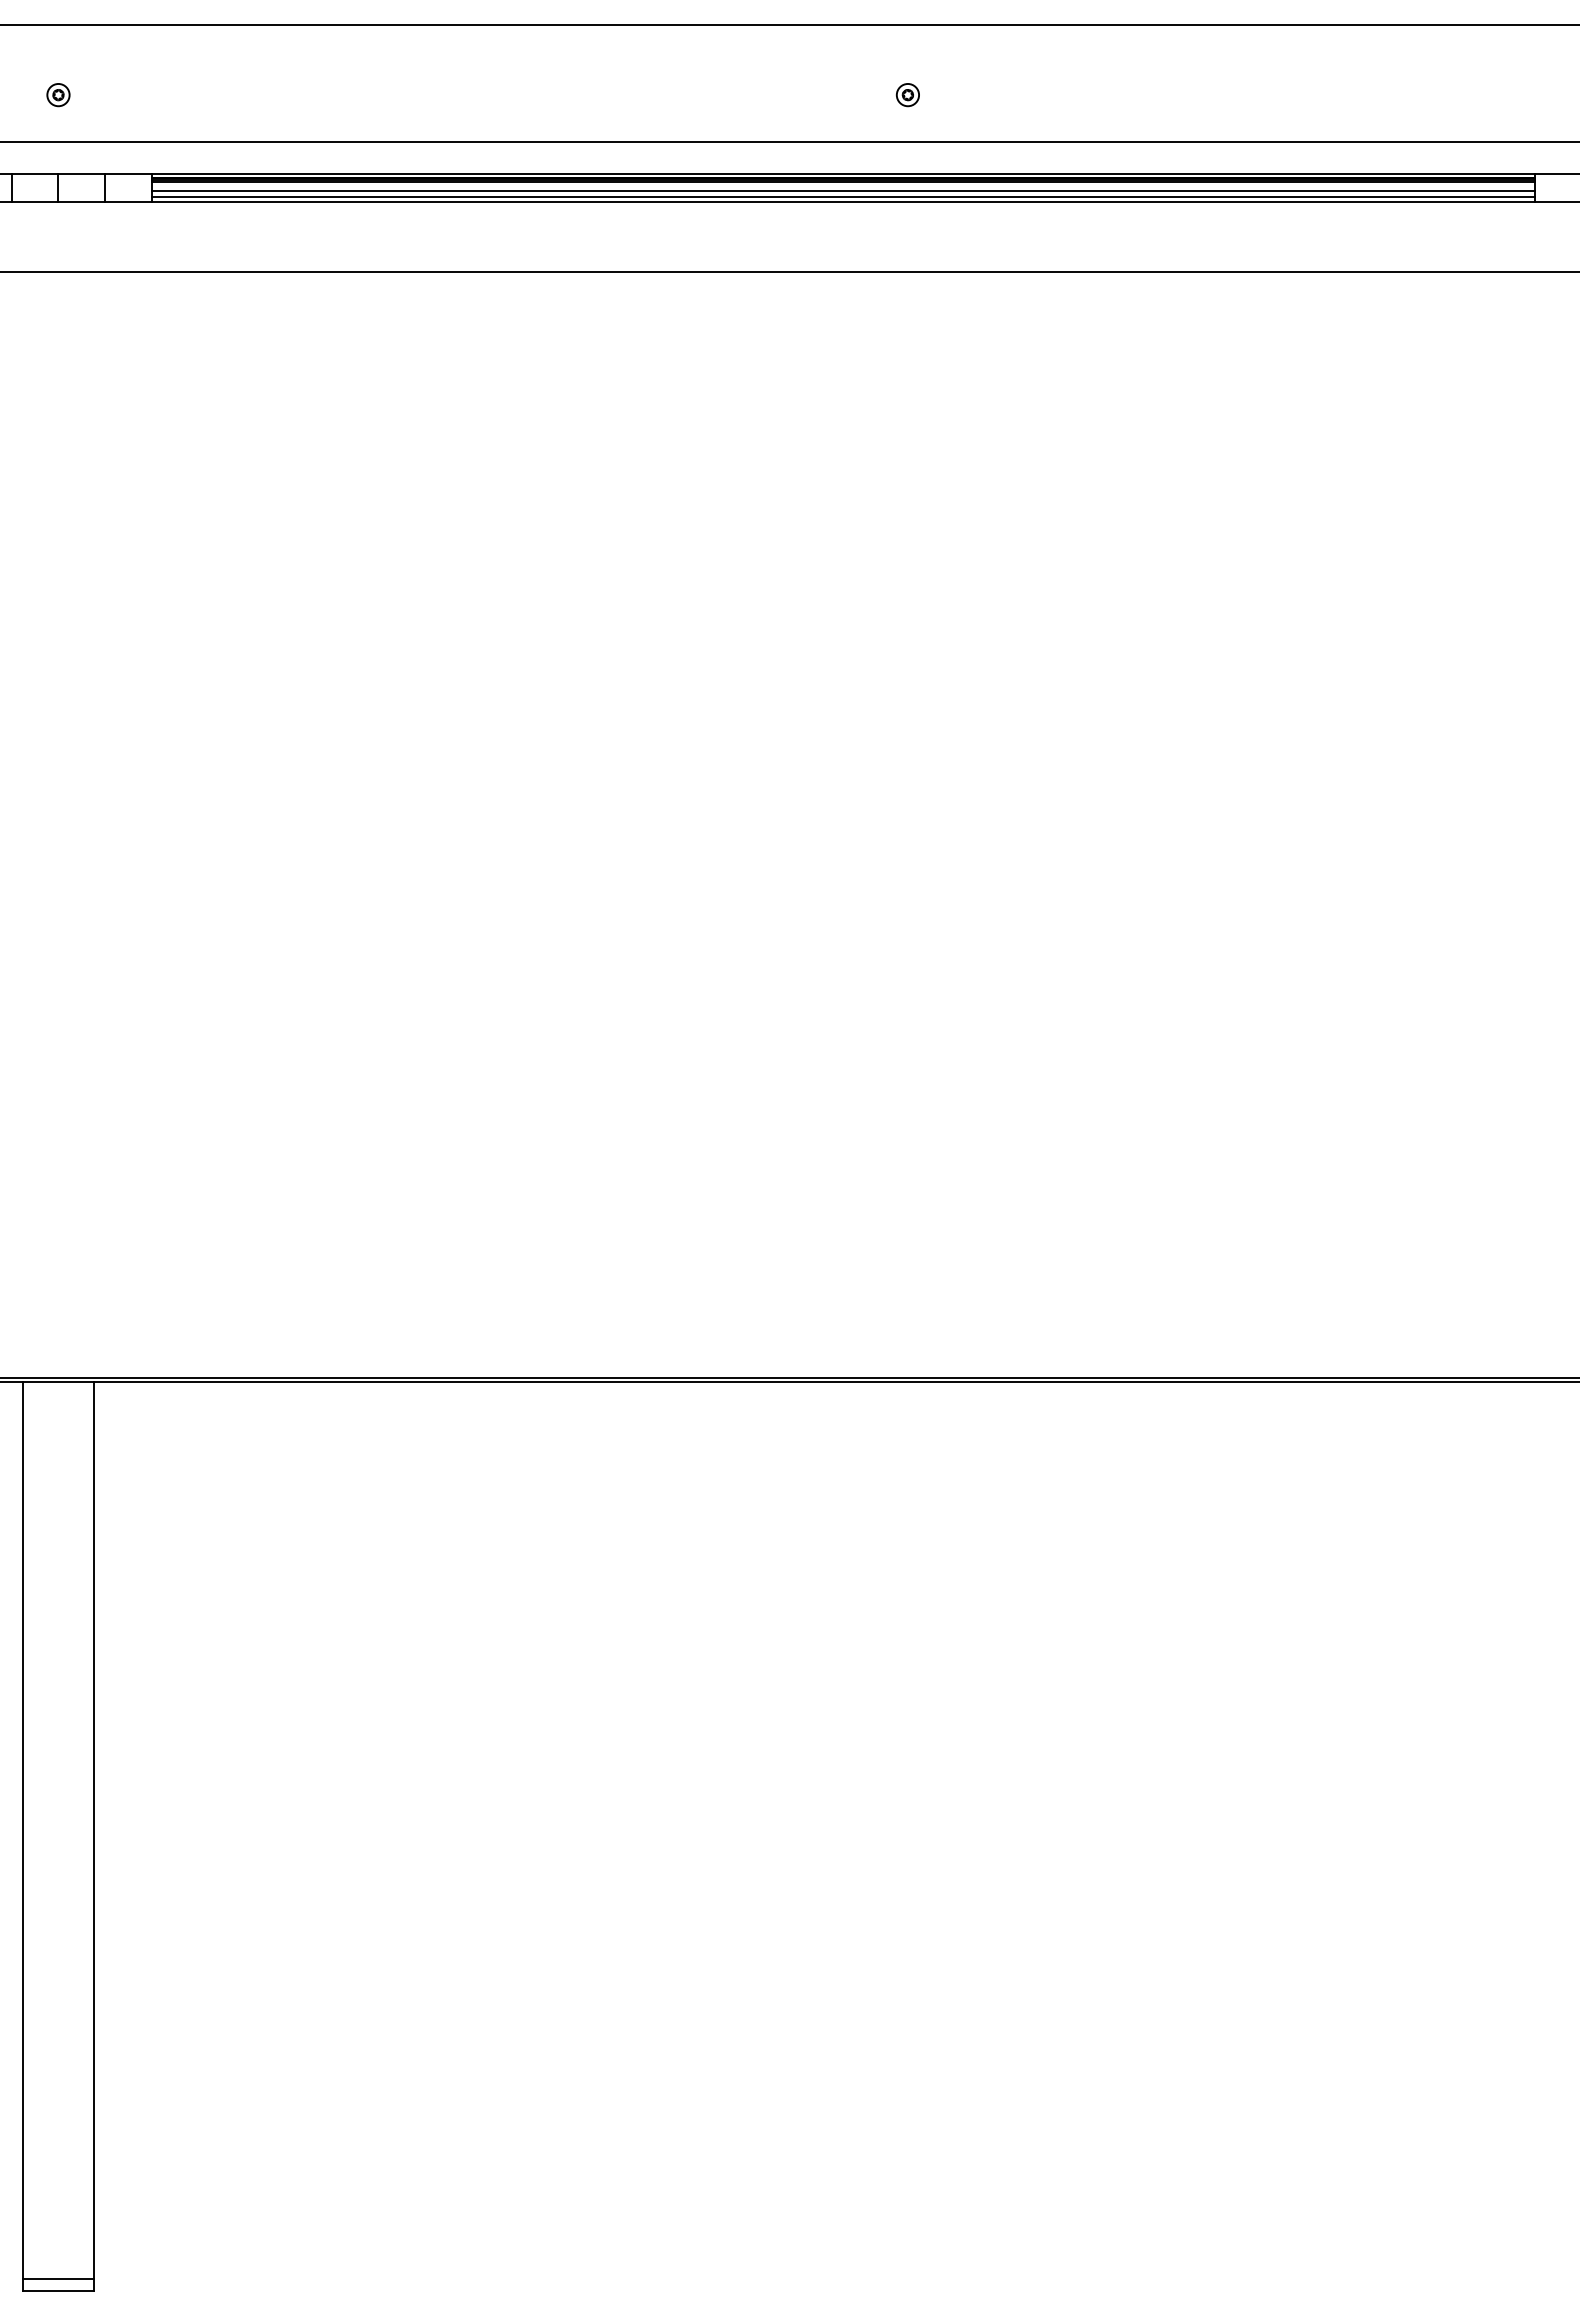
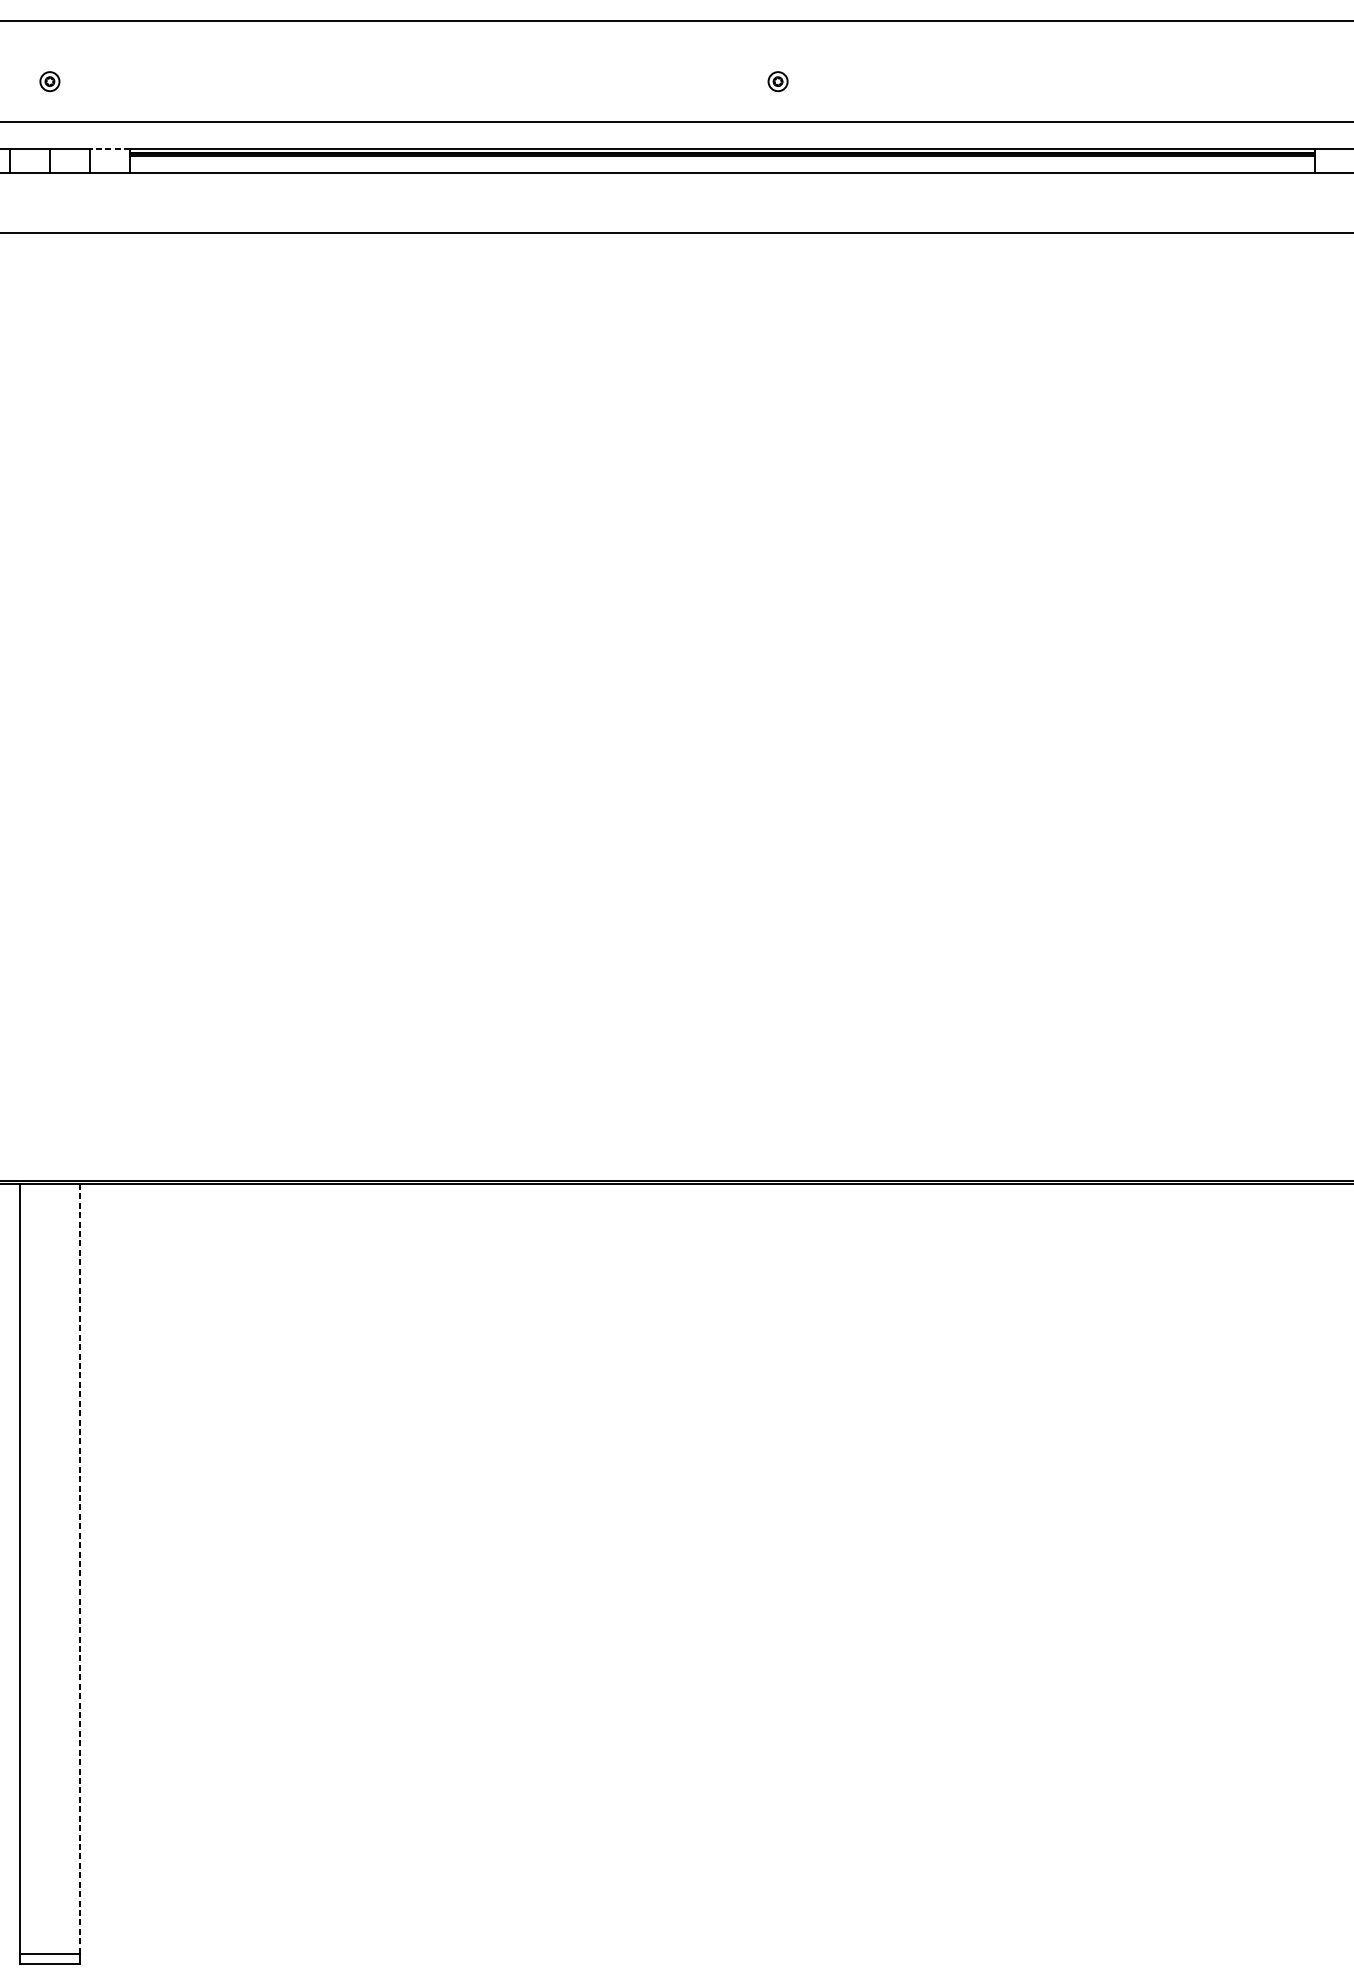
line: (128, 173) -> (109, 148), solid -> dashed
line: (843, 190) -> (722, 163), removed
line: (843, 197) -> (722, 169), removed
line: (93, 1830) -> (79, 1569), solid -> dashed

